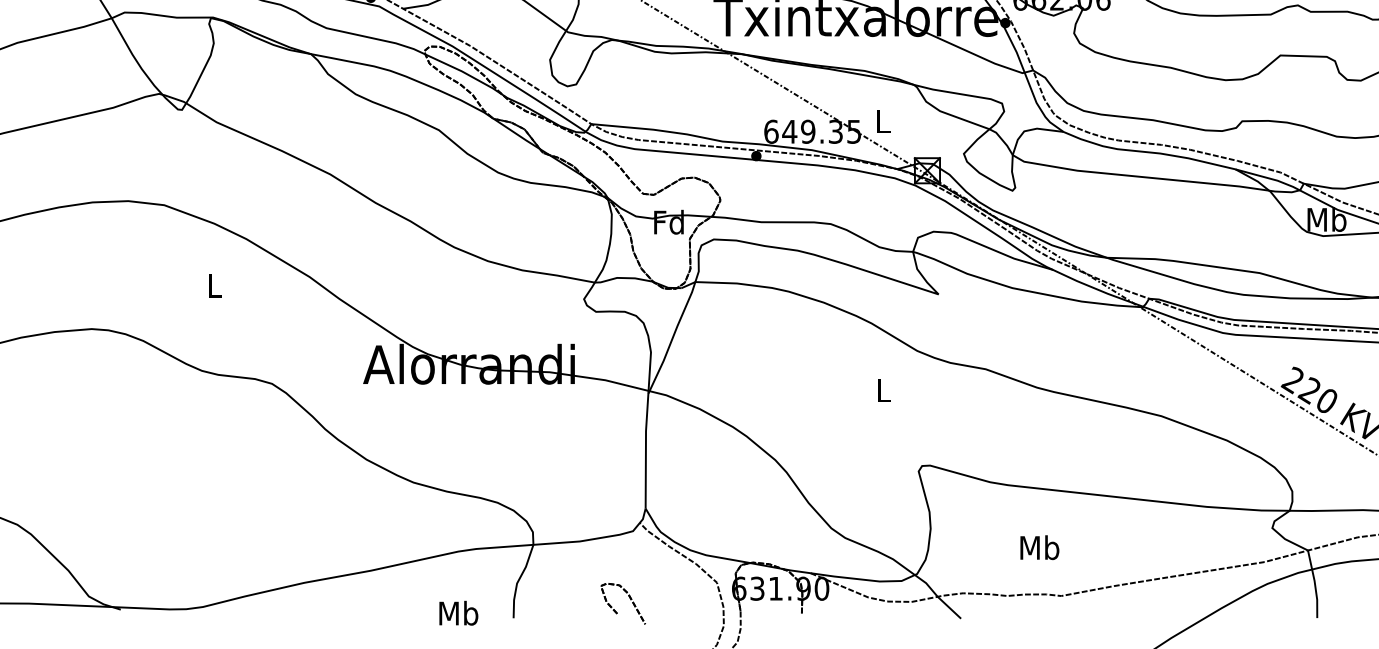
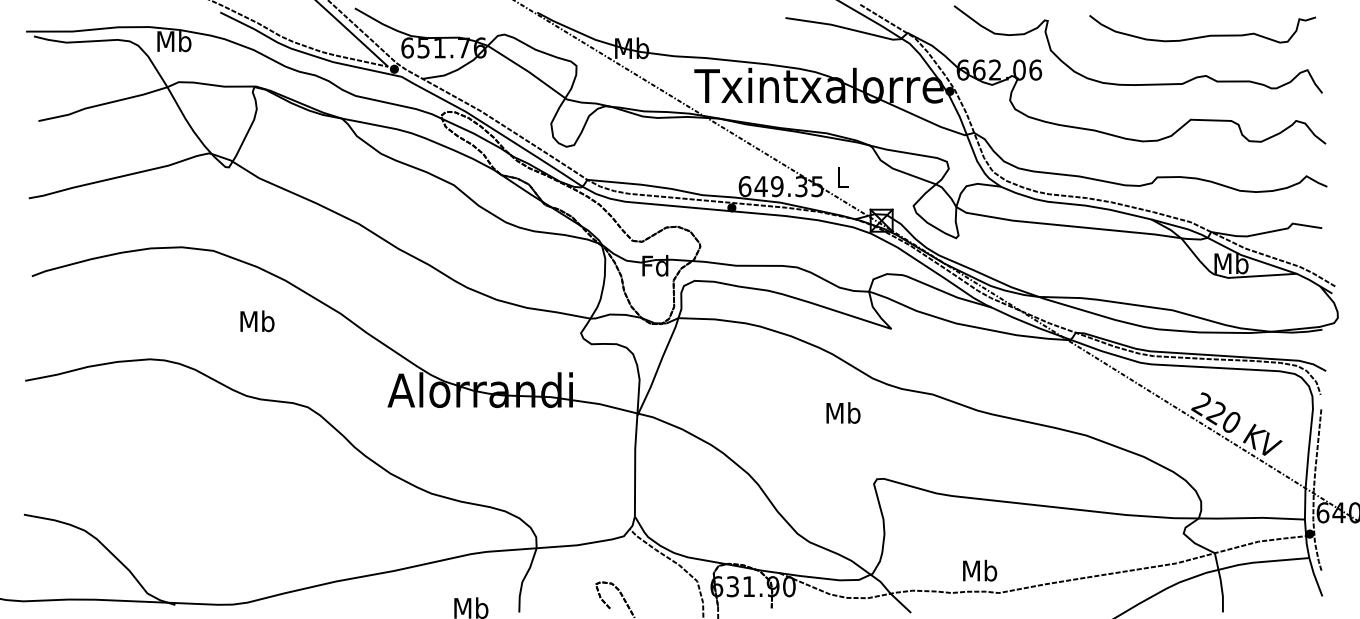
text: (214, 285) -> (257, 321), L -> Mb
text: (883, 389) -> (843, 412), L -> Mb
text: (1040, 547) -> (980, 570), moved

